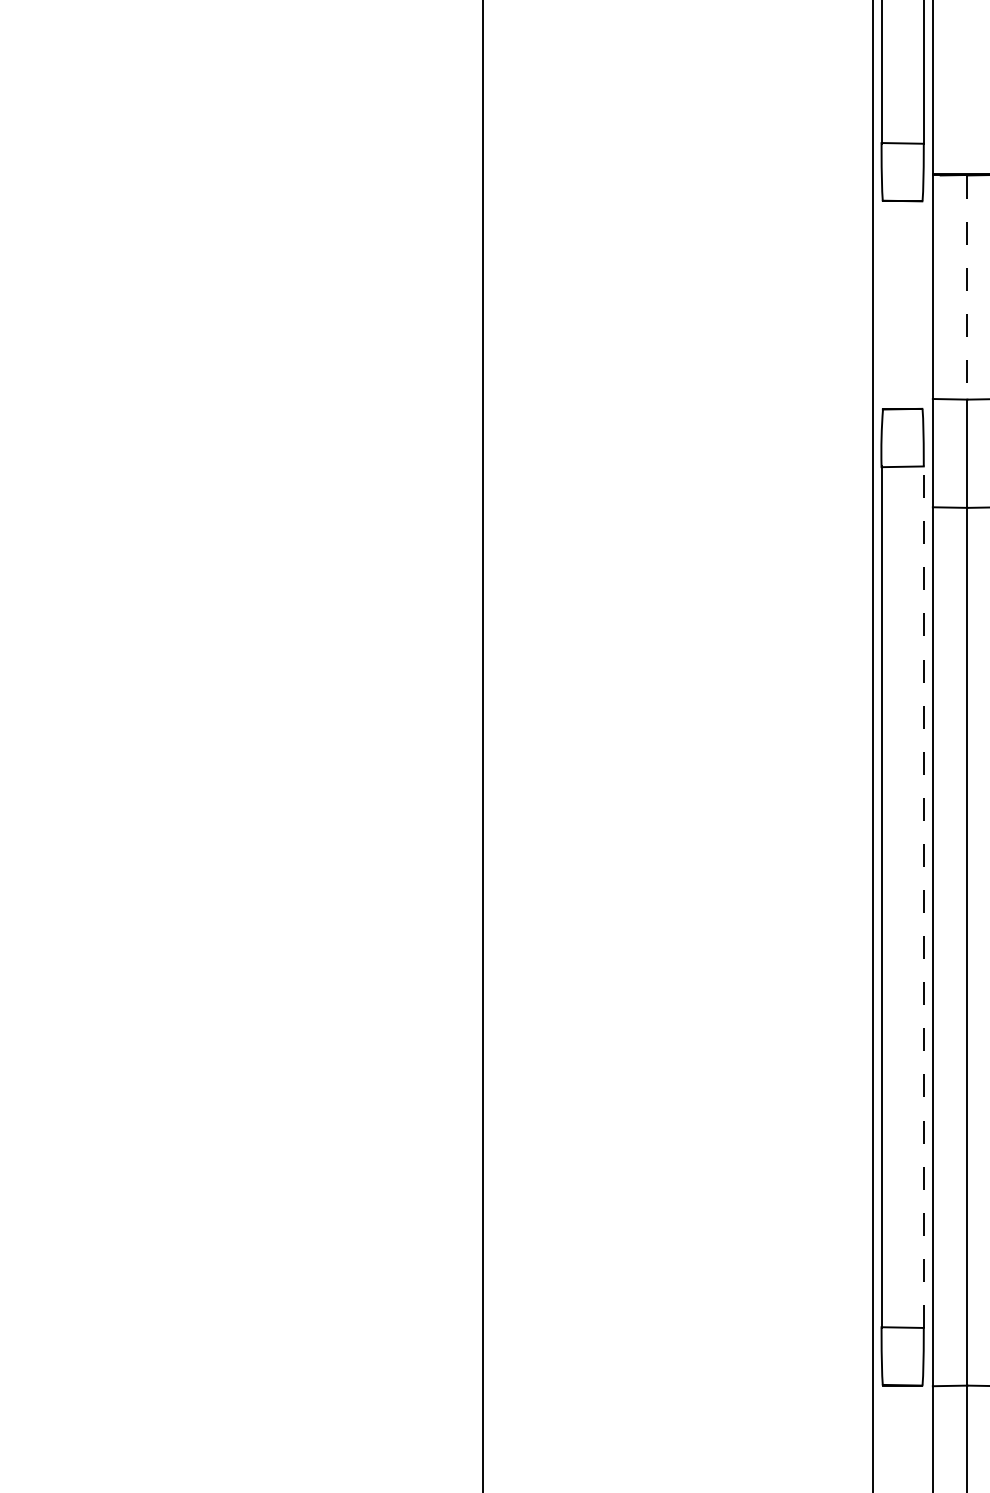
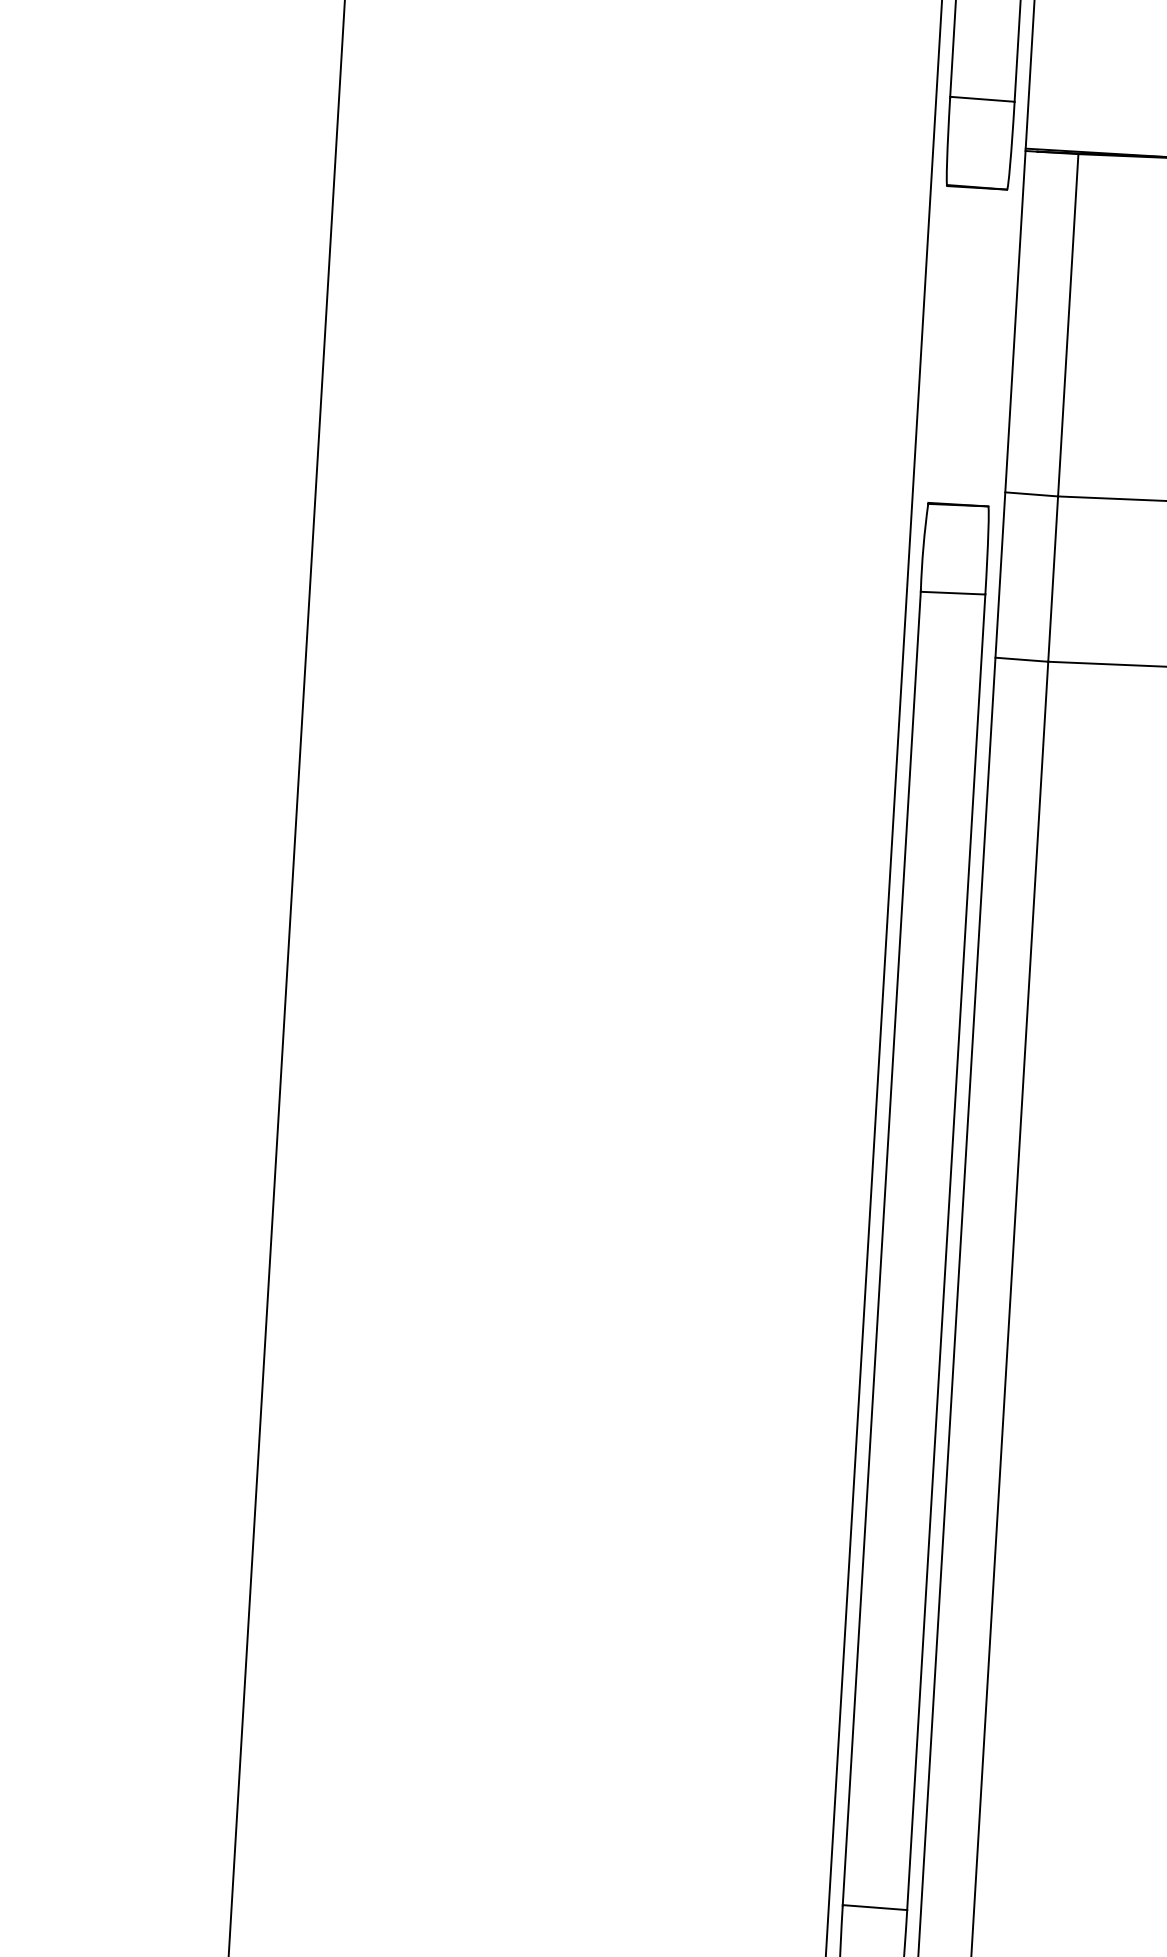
line: (967, 288) -> (1068, 326), dashed -> solid
line: (923, 897) -> (945, 1252), dashed -> solid

